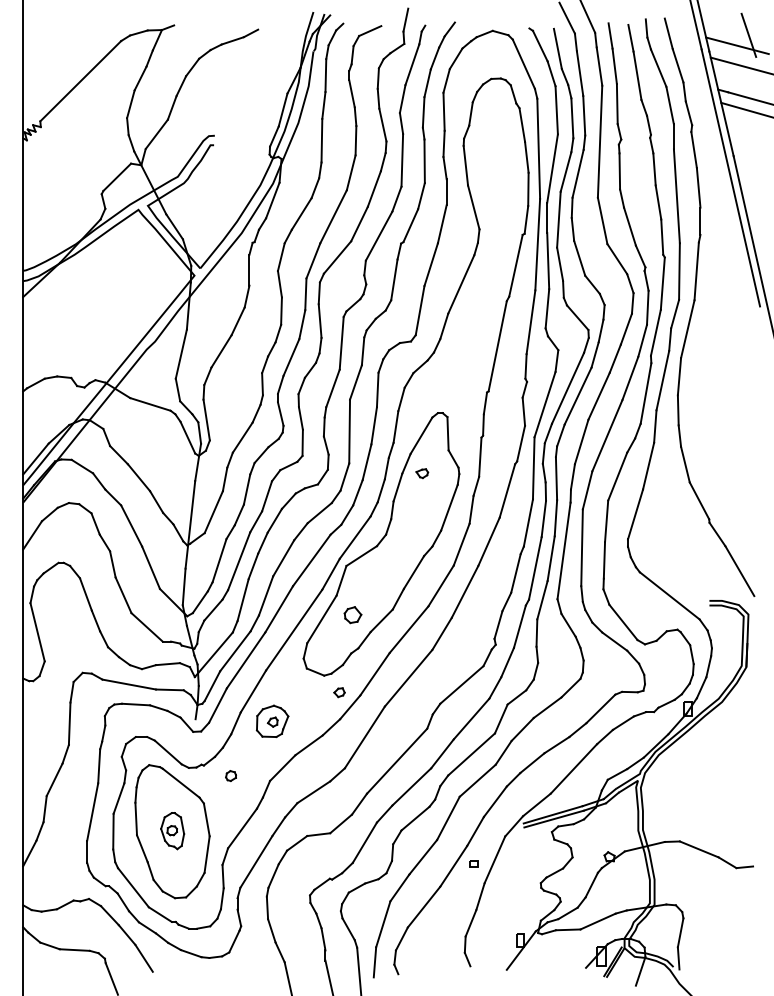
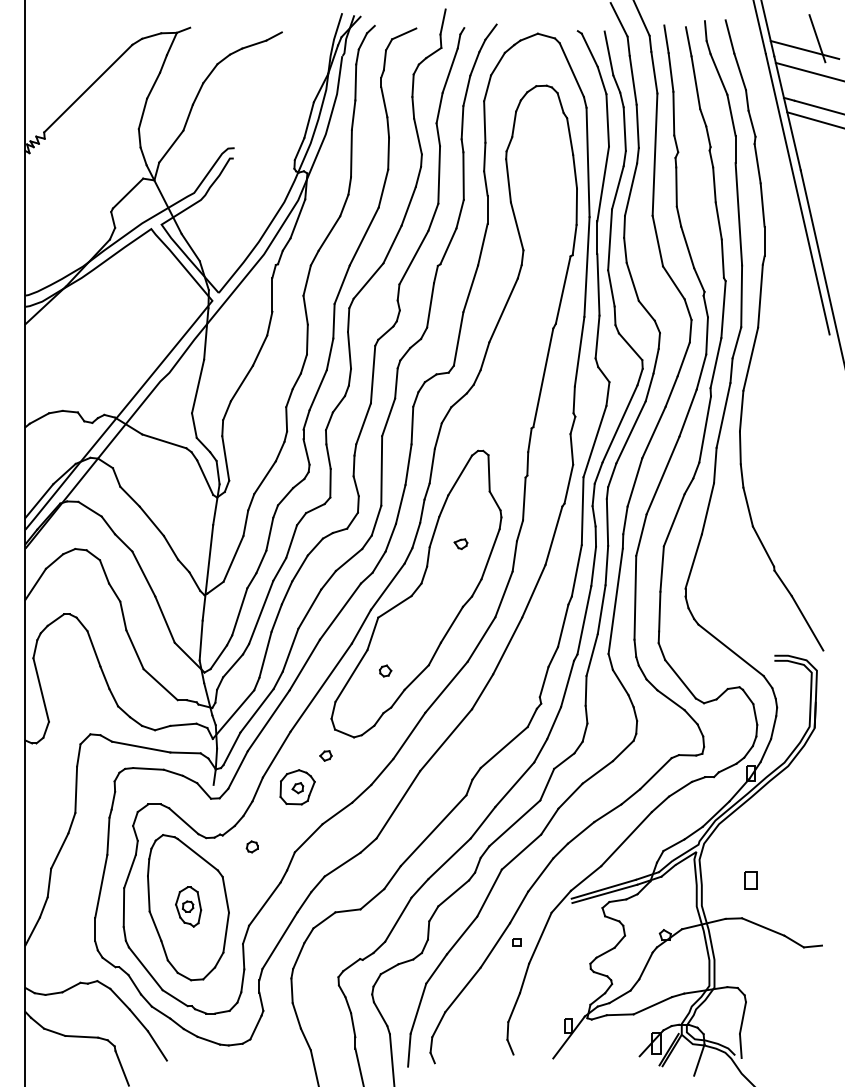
part: (422, 473) -> (461, 544), moved
part: (353, 614) -> (385, 670), size x0.62
part: (339, 692) -> (325, 755), moved
part: (687, 806) -> (750, 880), added

